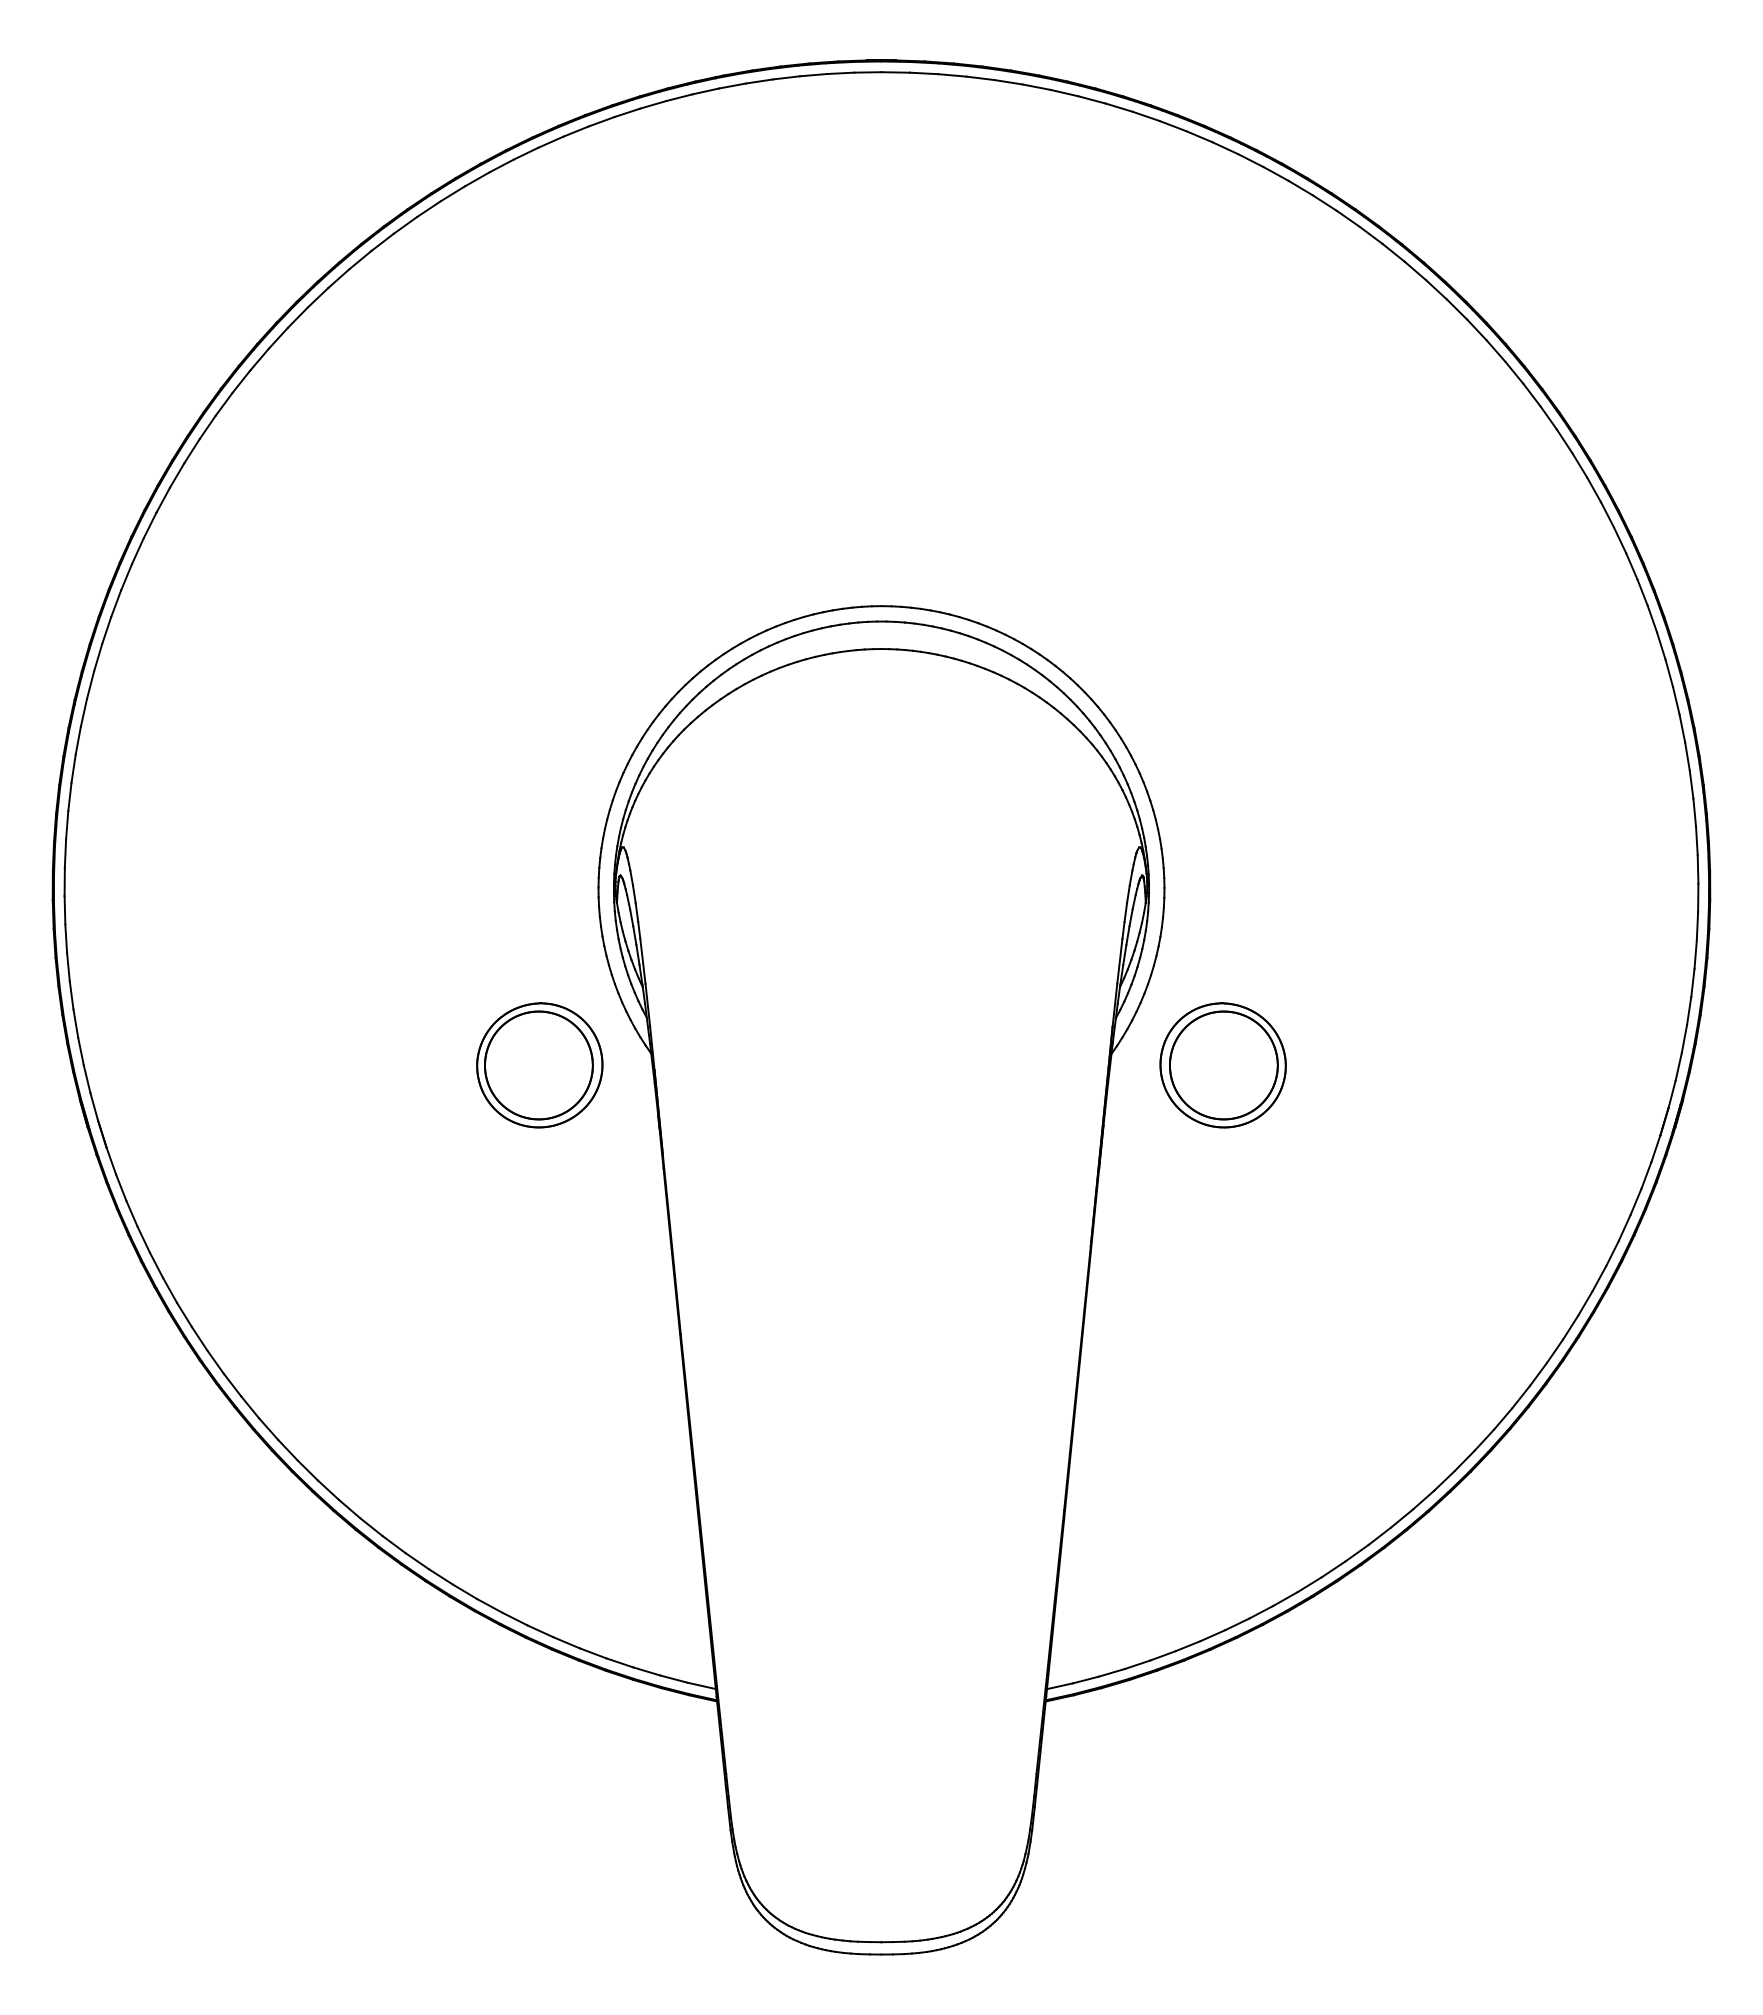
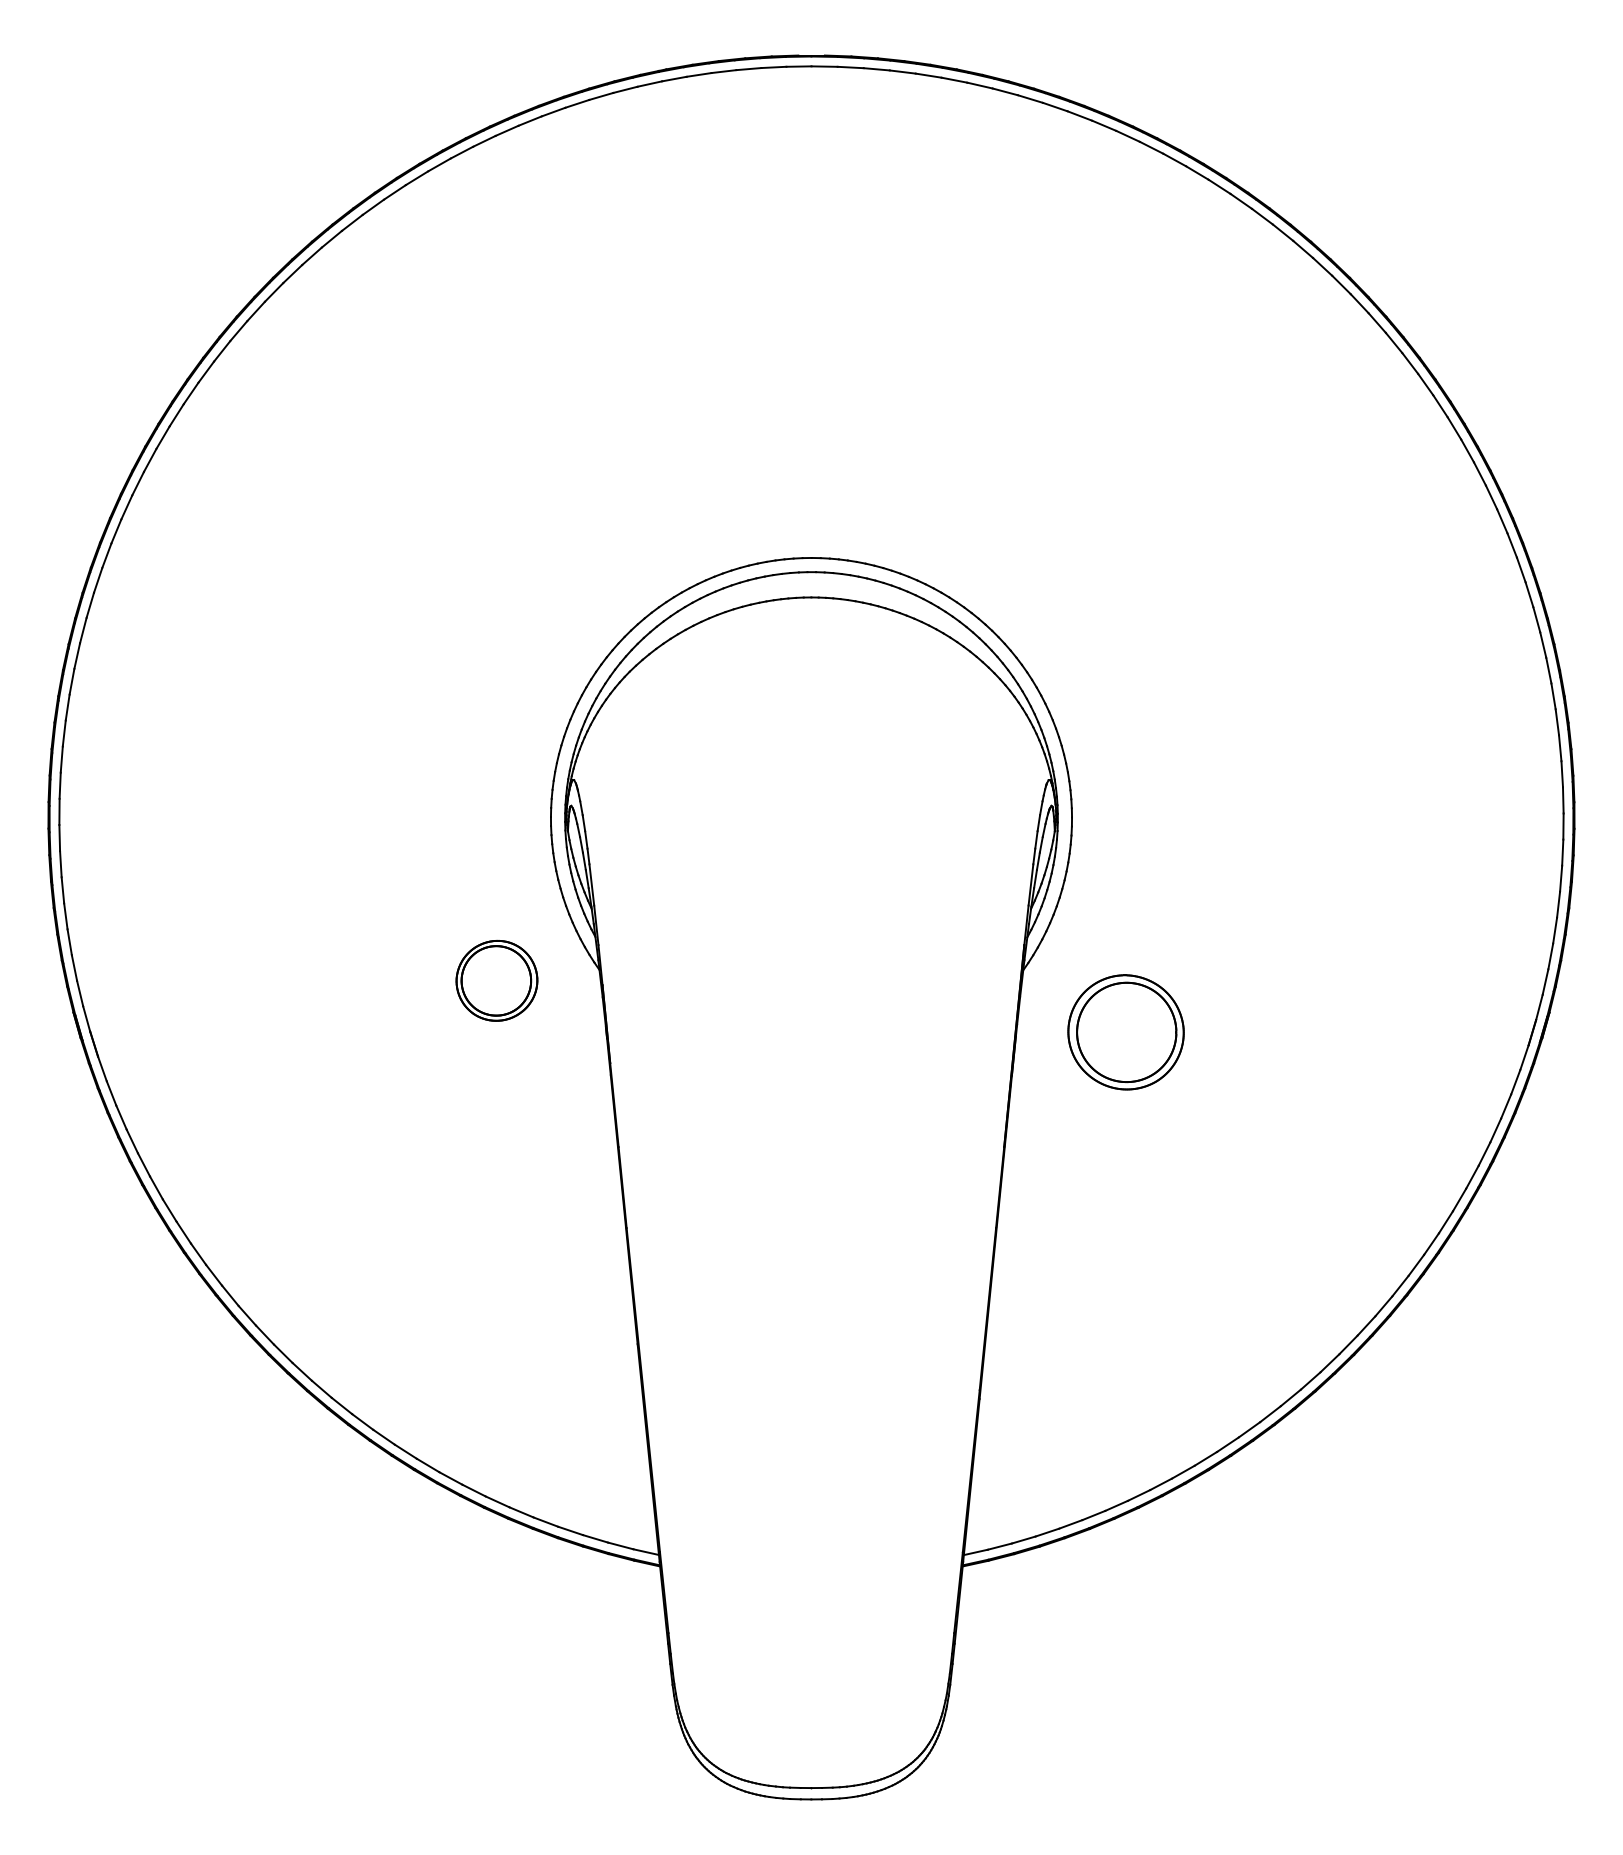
part: (539, 1065) -> (496, 980), size x0.7
part: (1222, 1065) -> (1125, 1032), moved

